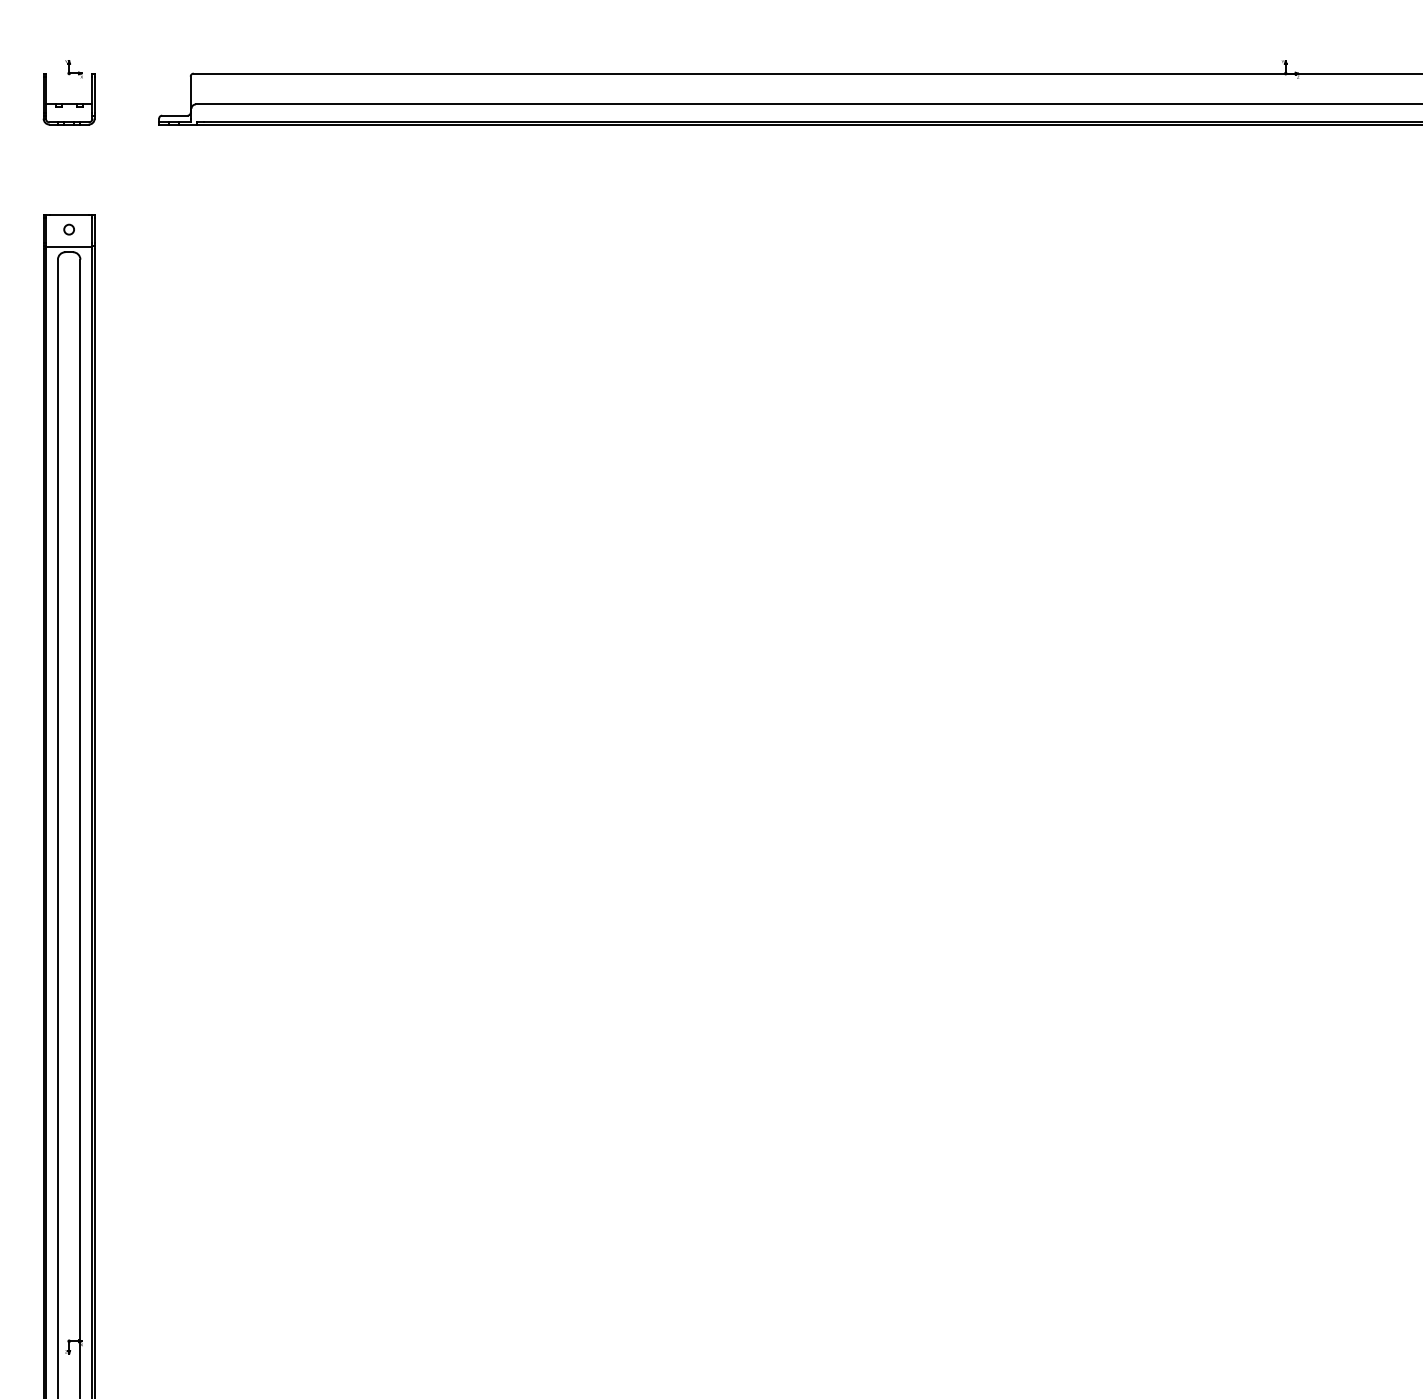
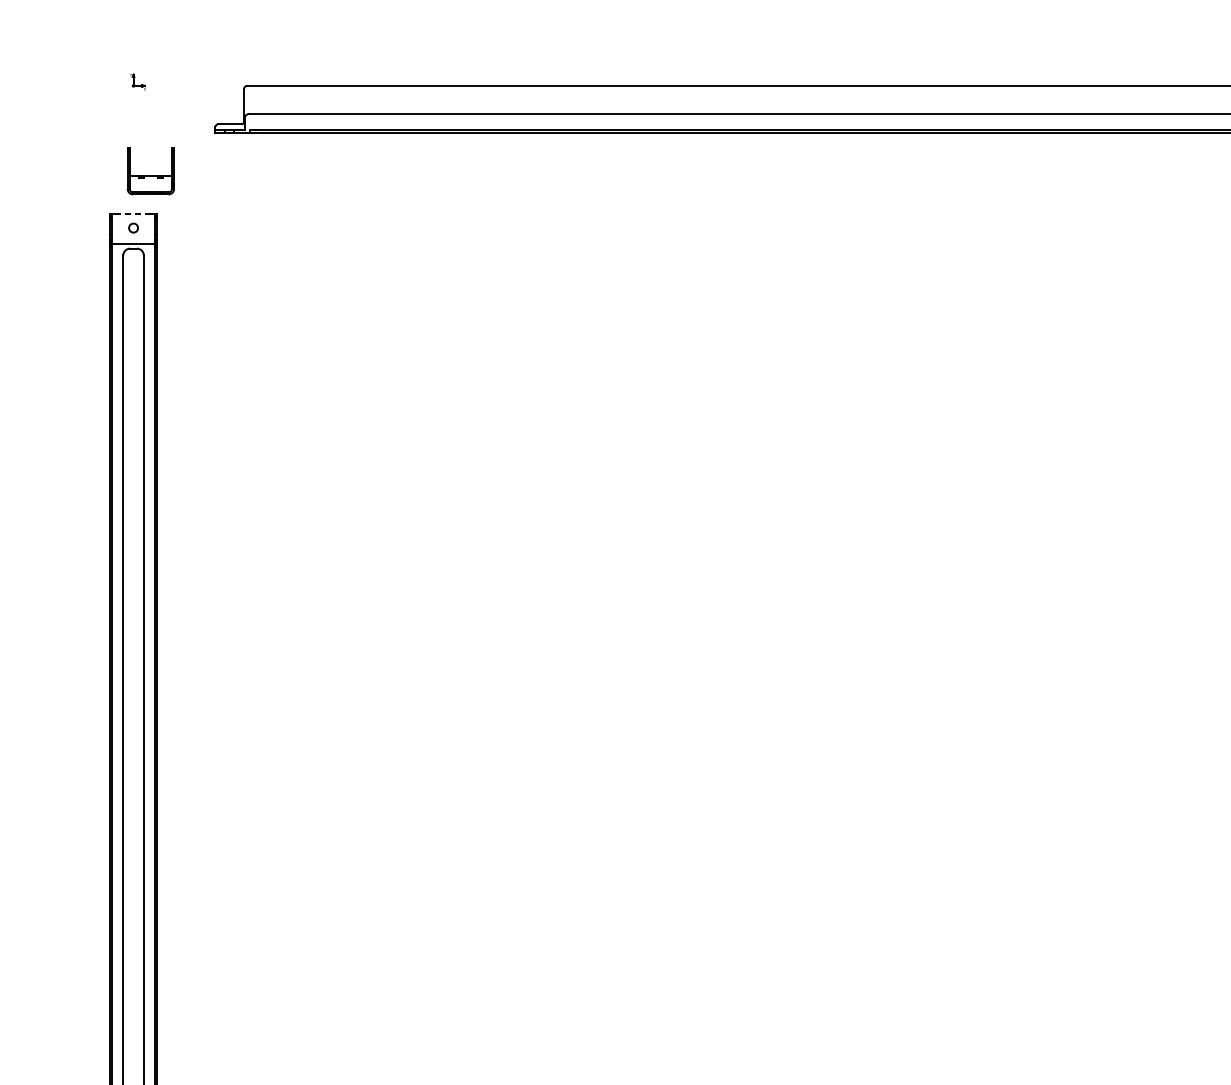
part: (68, 99) -> (150, 171), moved
line: (69, 214) -> (133, 214), solid -> dashed

